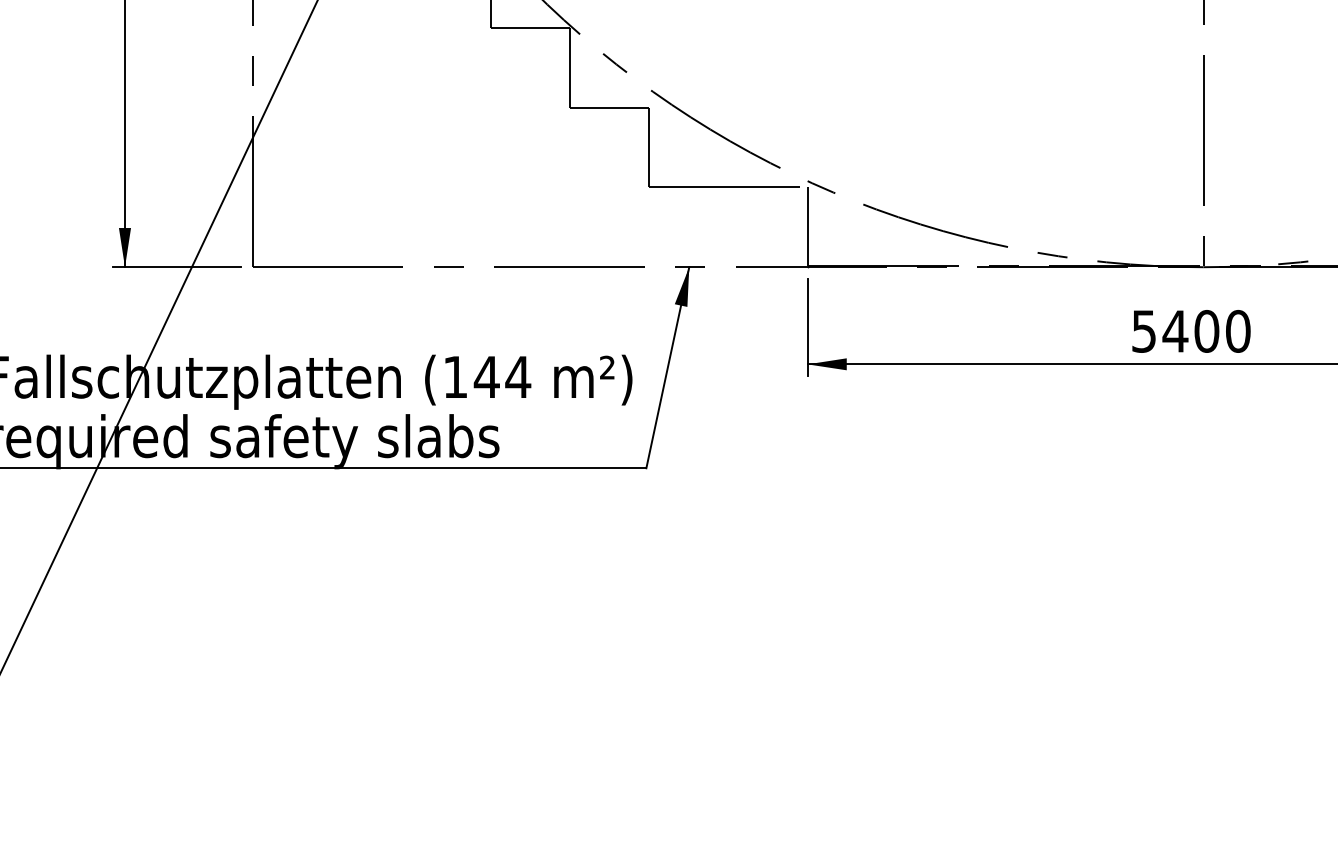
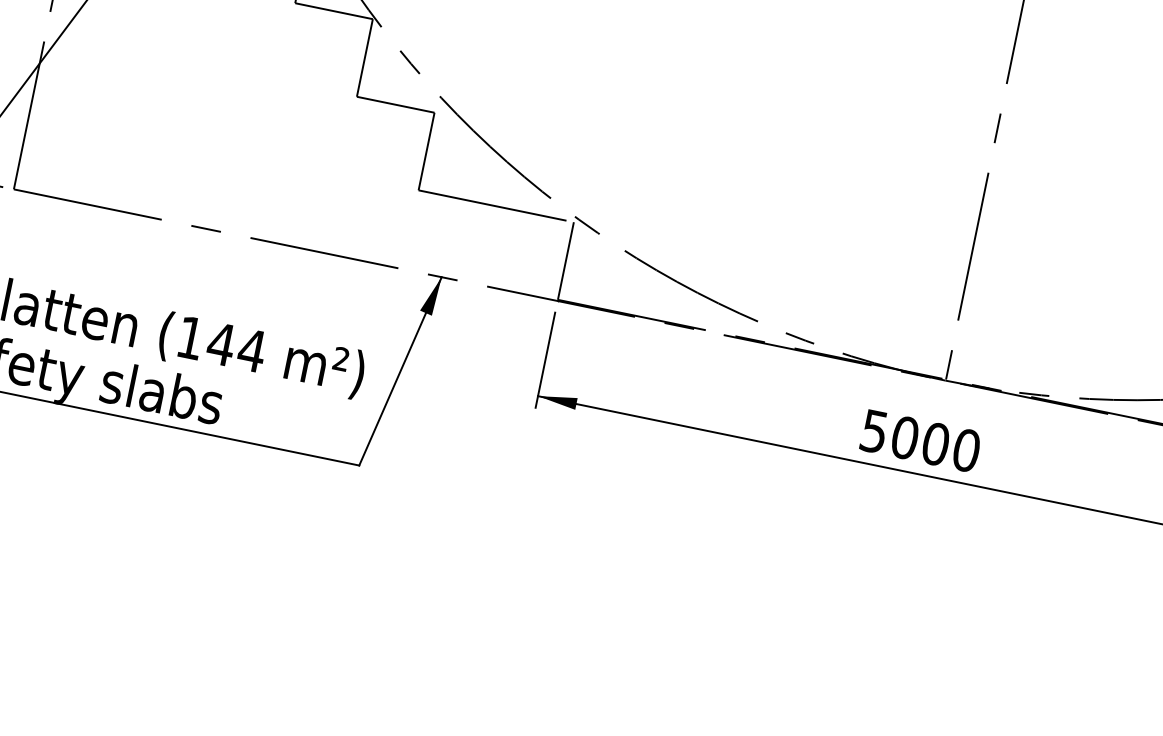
text: (1175, 331) -> (905, 437), 5400 -> 5000

